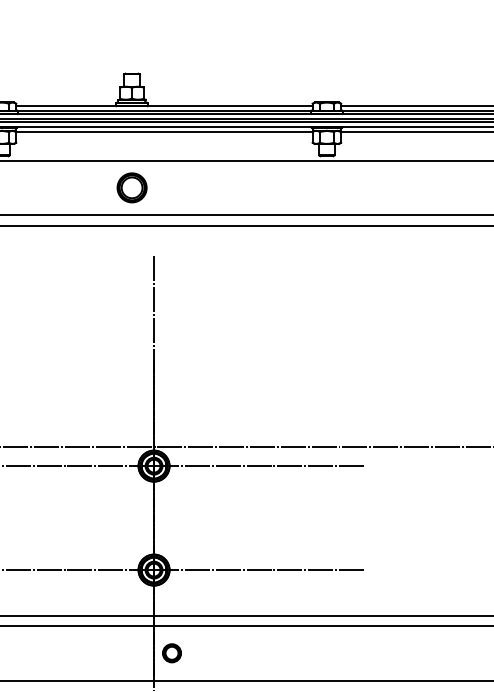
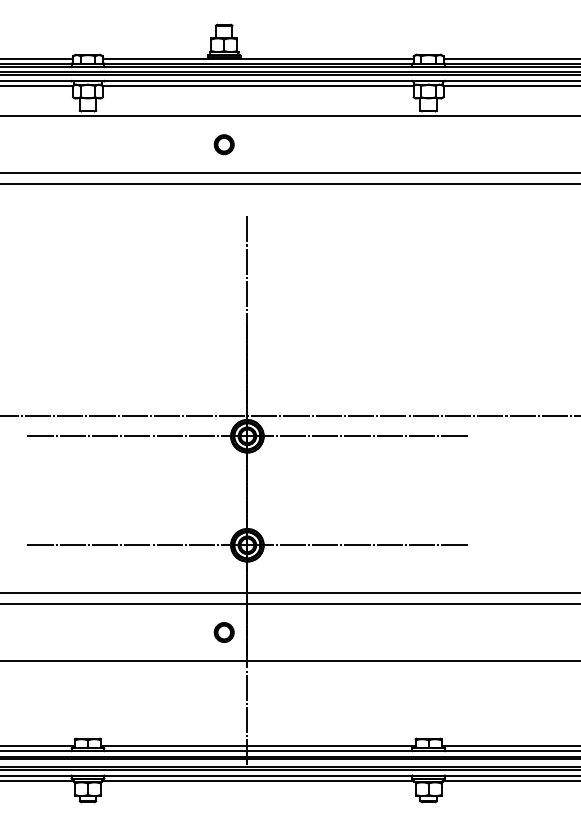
part: (131, 187) -> (223, 144), size x0.62
part: (171, 653) -> (223, 632), moved

